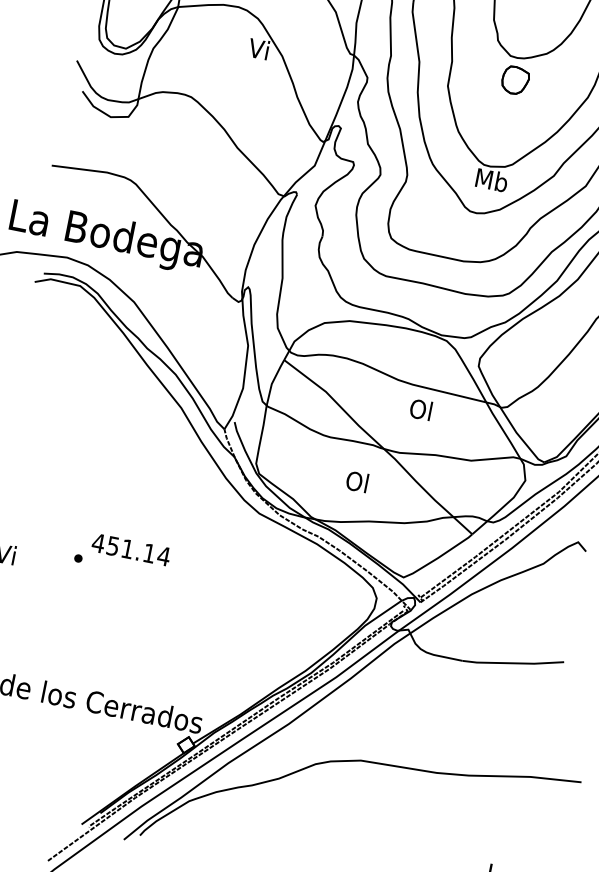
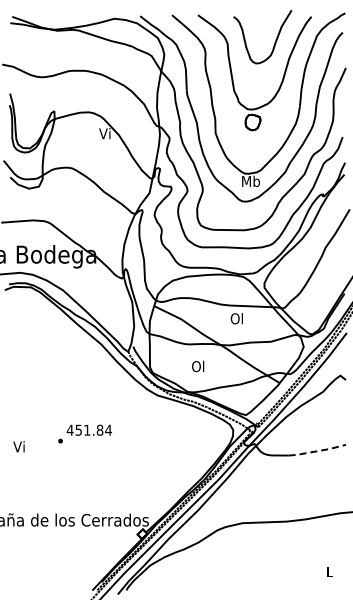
text: (357, 481) -> (198, 366), moved
text: (148, 551) -> (99, 429), 451.14 -> 451.84
line: (513, 663) -> (317, 451), solid -> dashed

